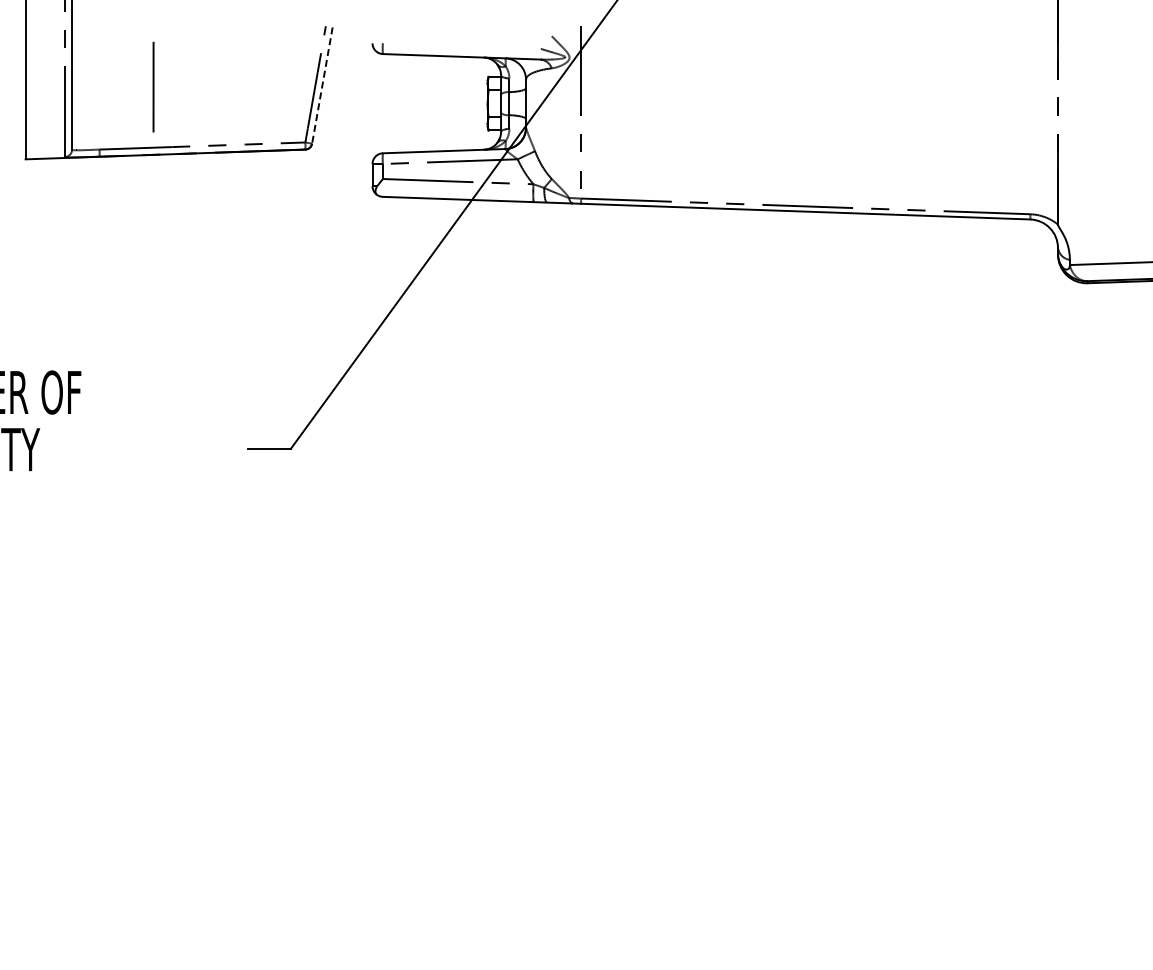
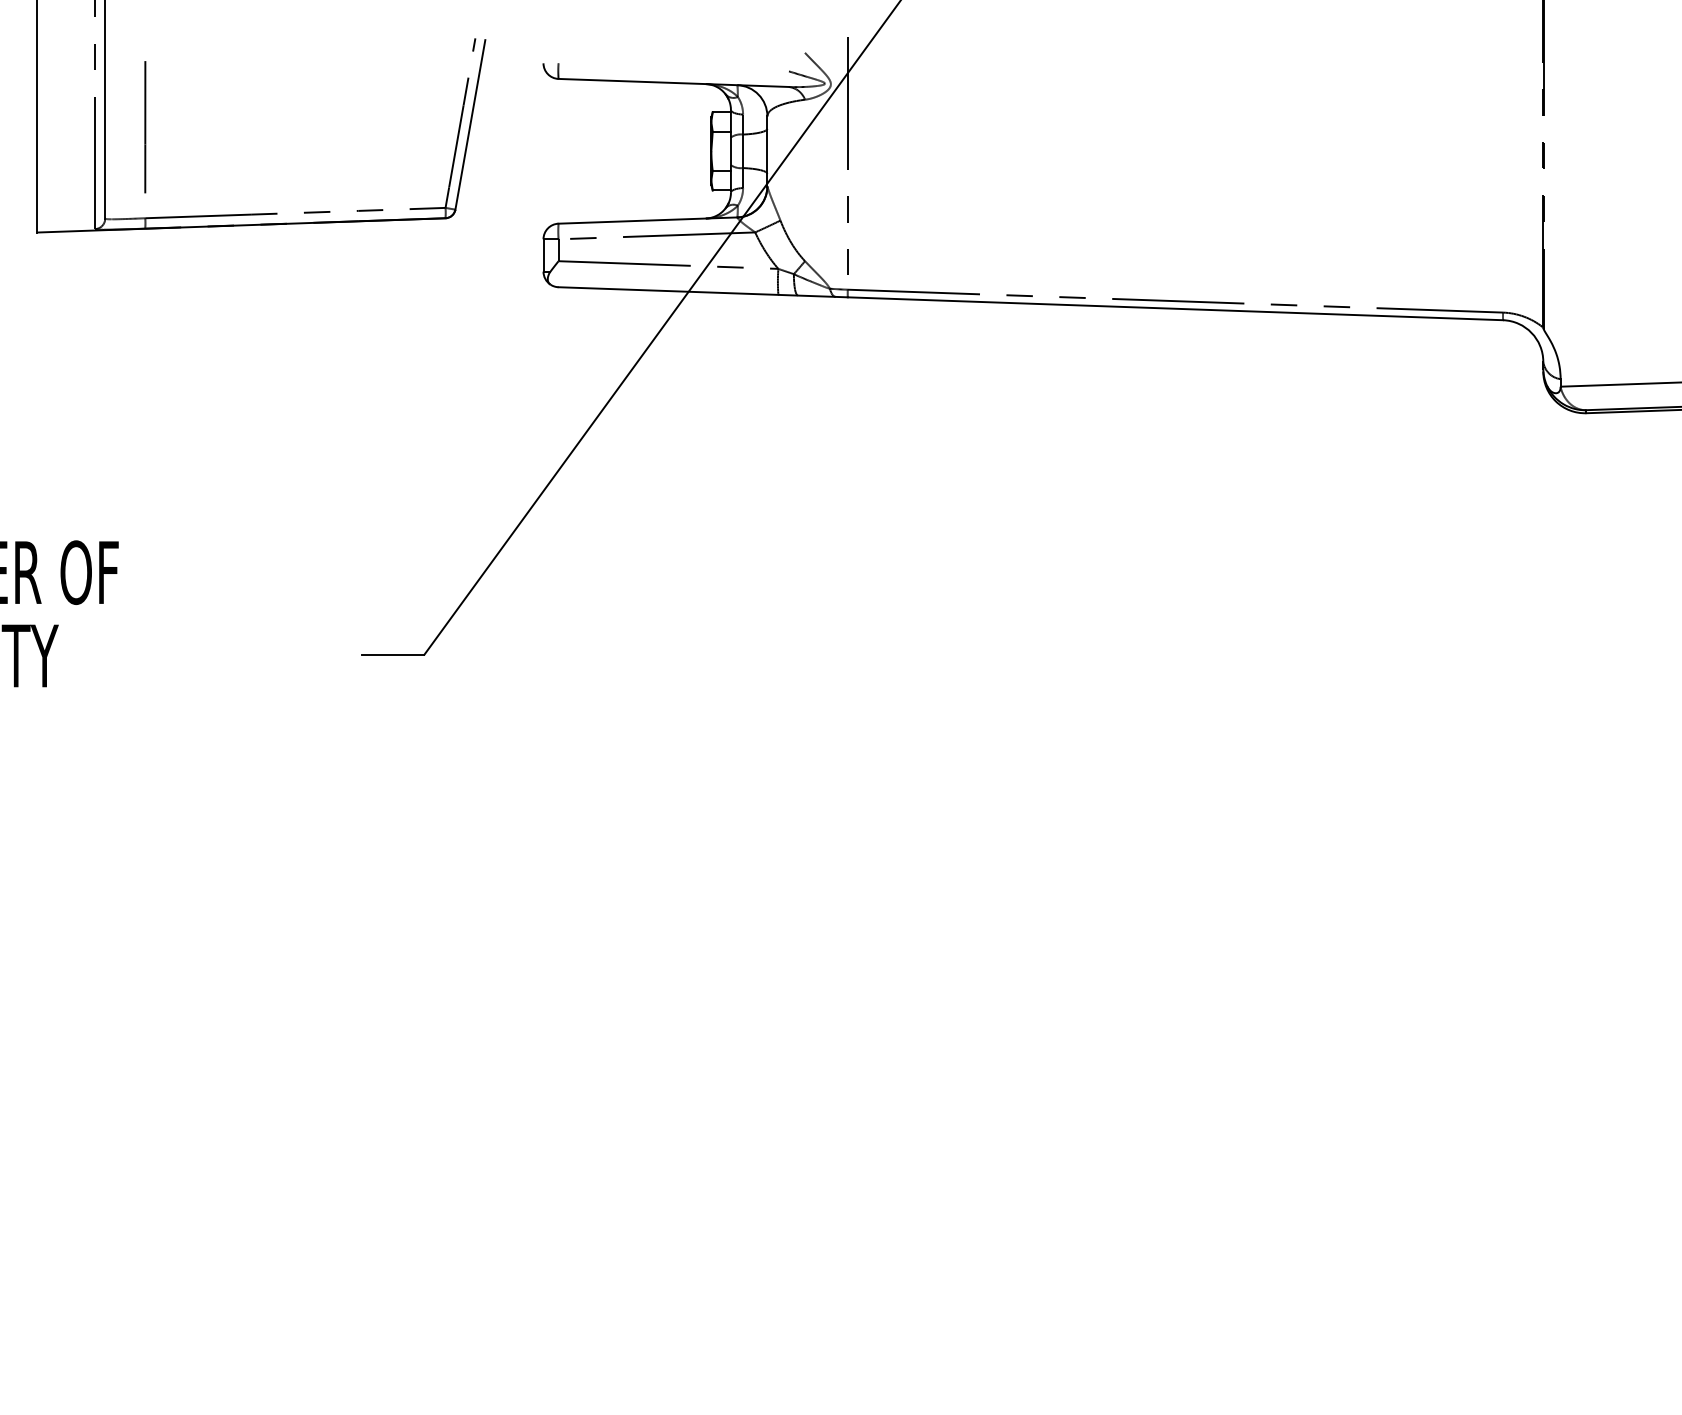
line: (153, 86) -> (145, 126), moved
line: (322, 86) -> (470, 126), dashed -> solid

